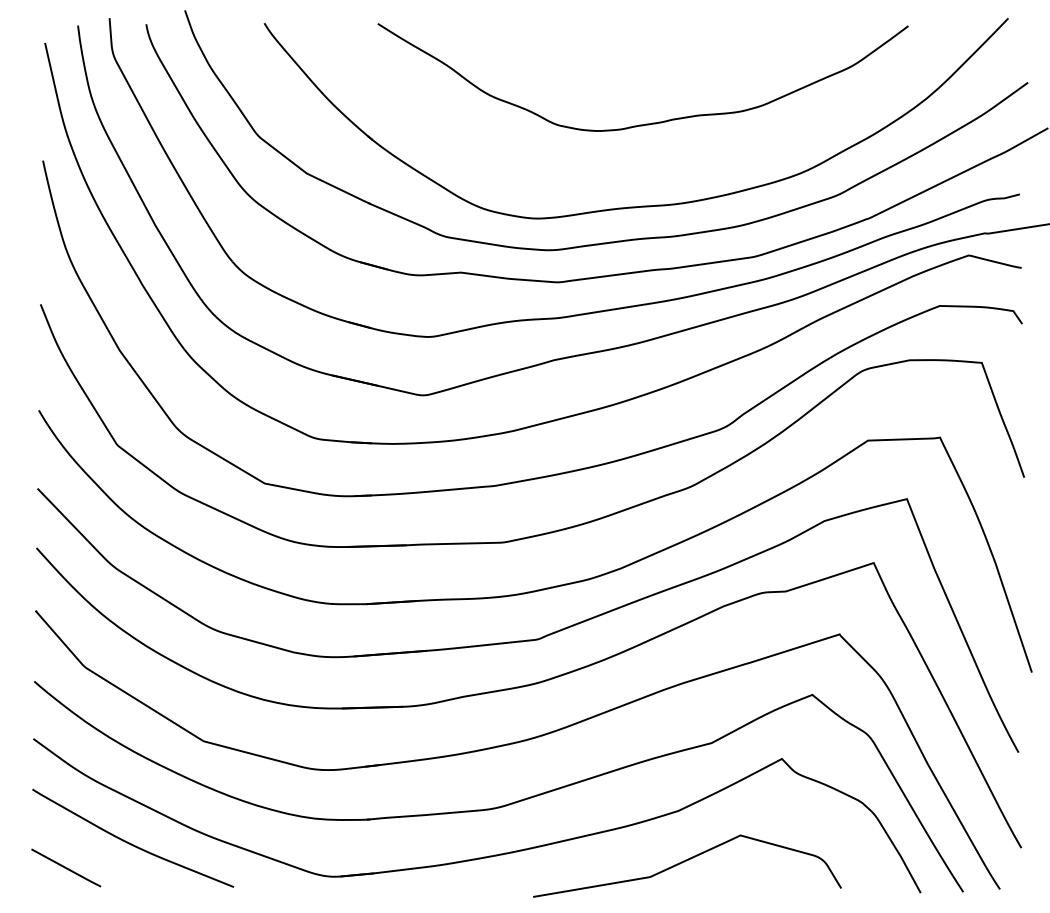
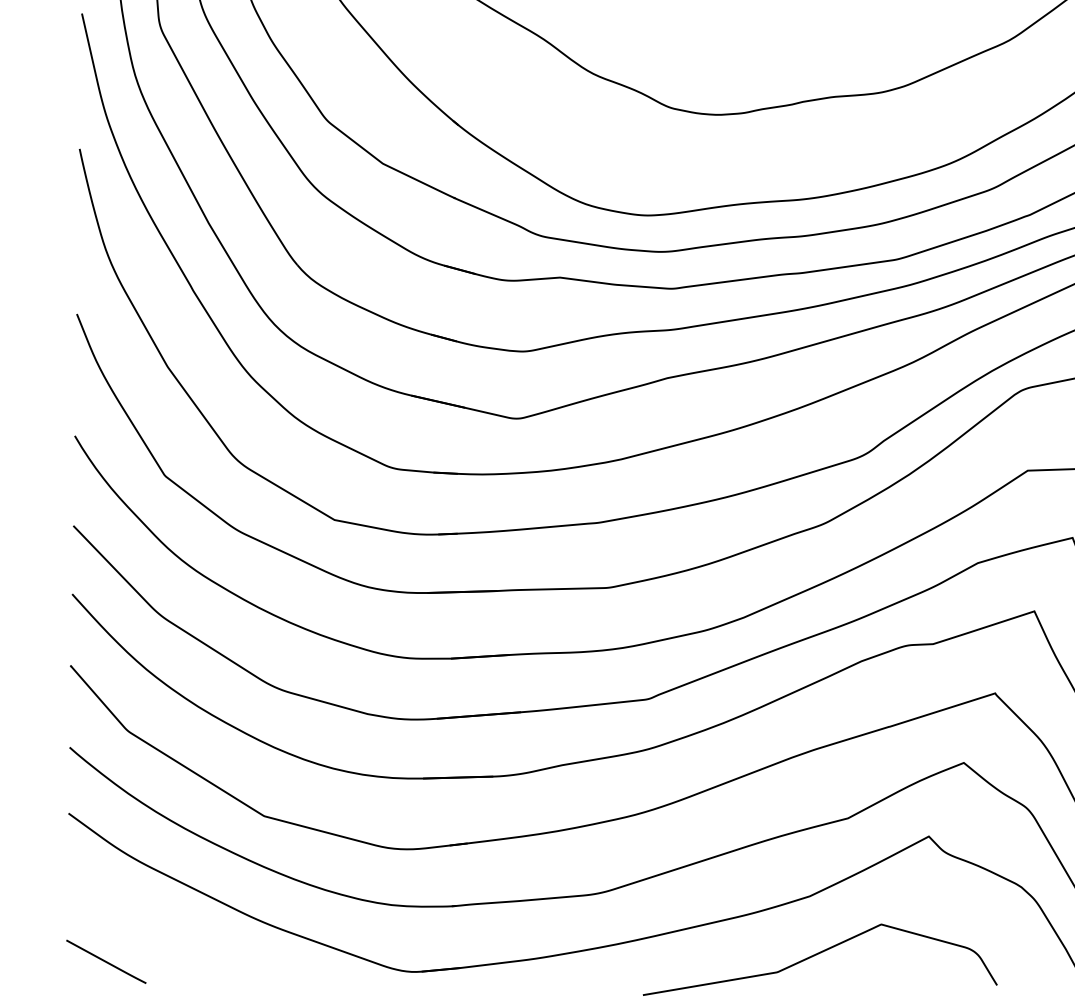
curve: (131, 843) -> (181, 933), removed

